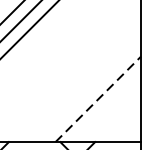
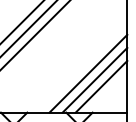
line: (89, 90) -> (88, 73), added
line: (97, 99) -> (94, 80), dashed -> solid
line: (106, 107) -> (101, 86), added

